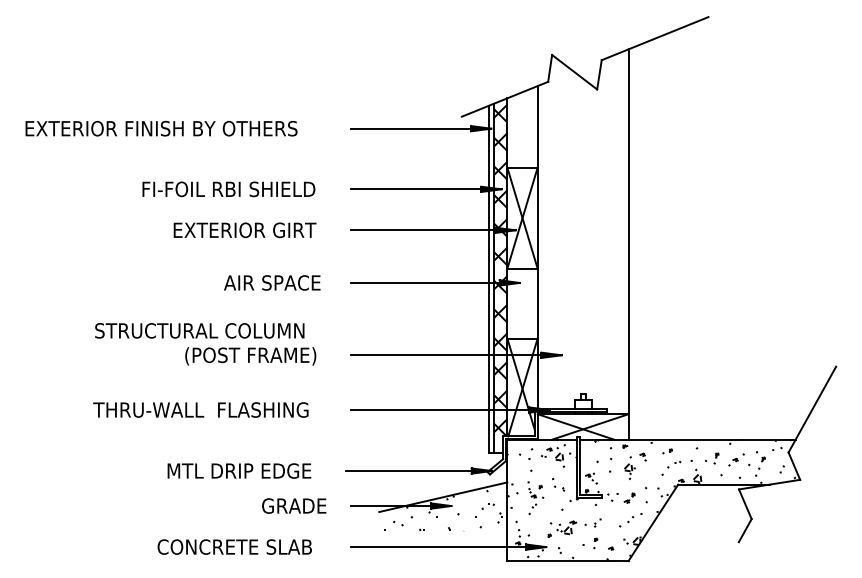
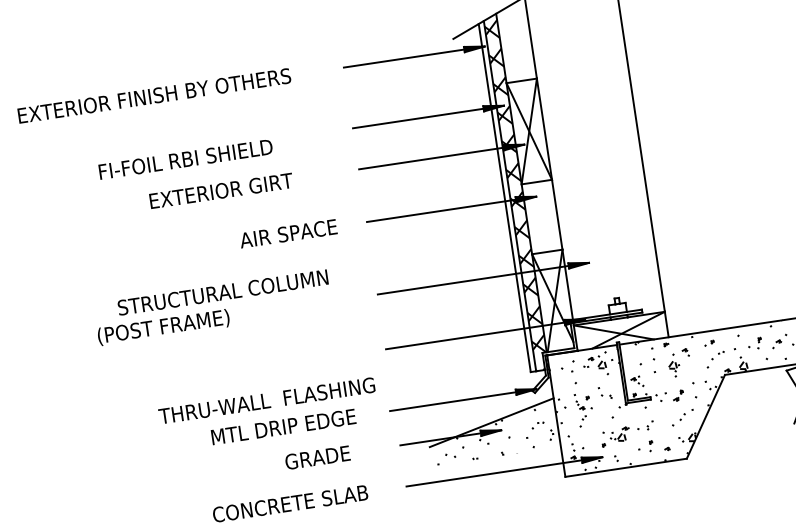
text: (228, 189) -> (185, 159), moved
text: (244, 230) -> (220, 191), moved
text: (250, 356) -> (163, 327), moved
text: (200, 409) -> (266, 400), moved
text: (294, 505) -> (317, 457), moved

